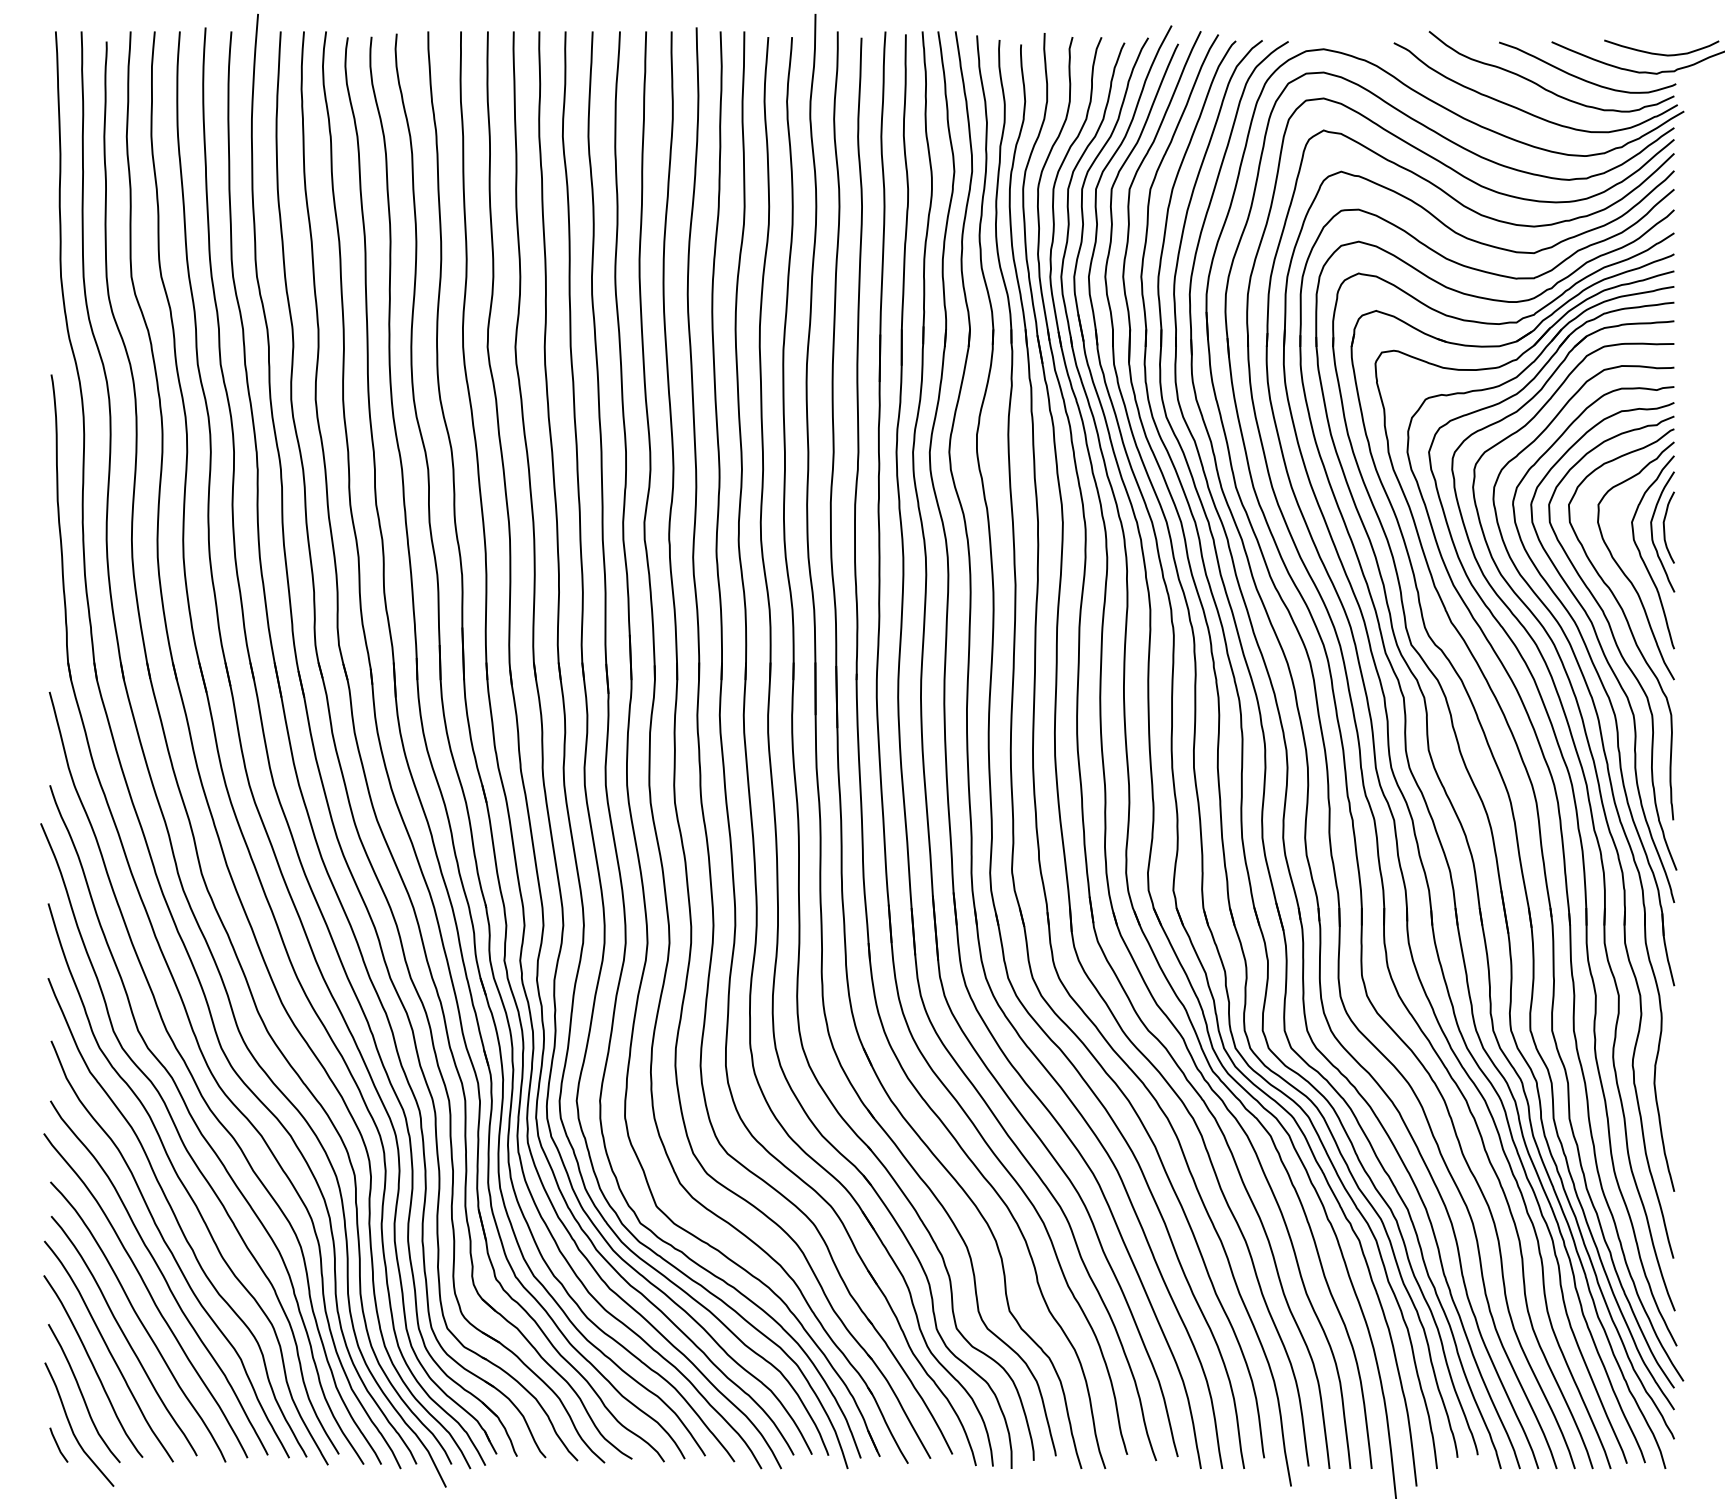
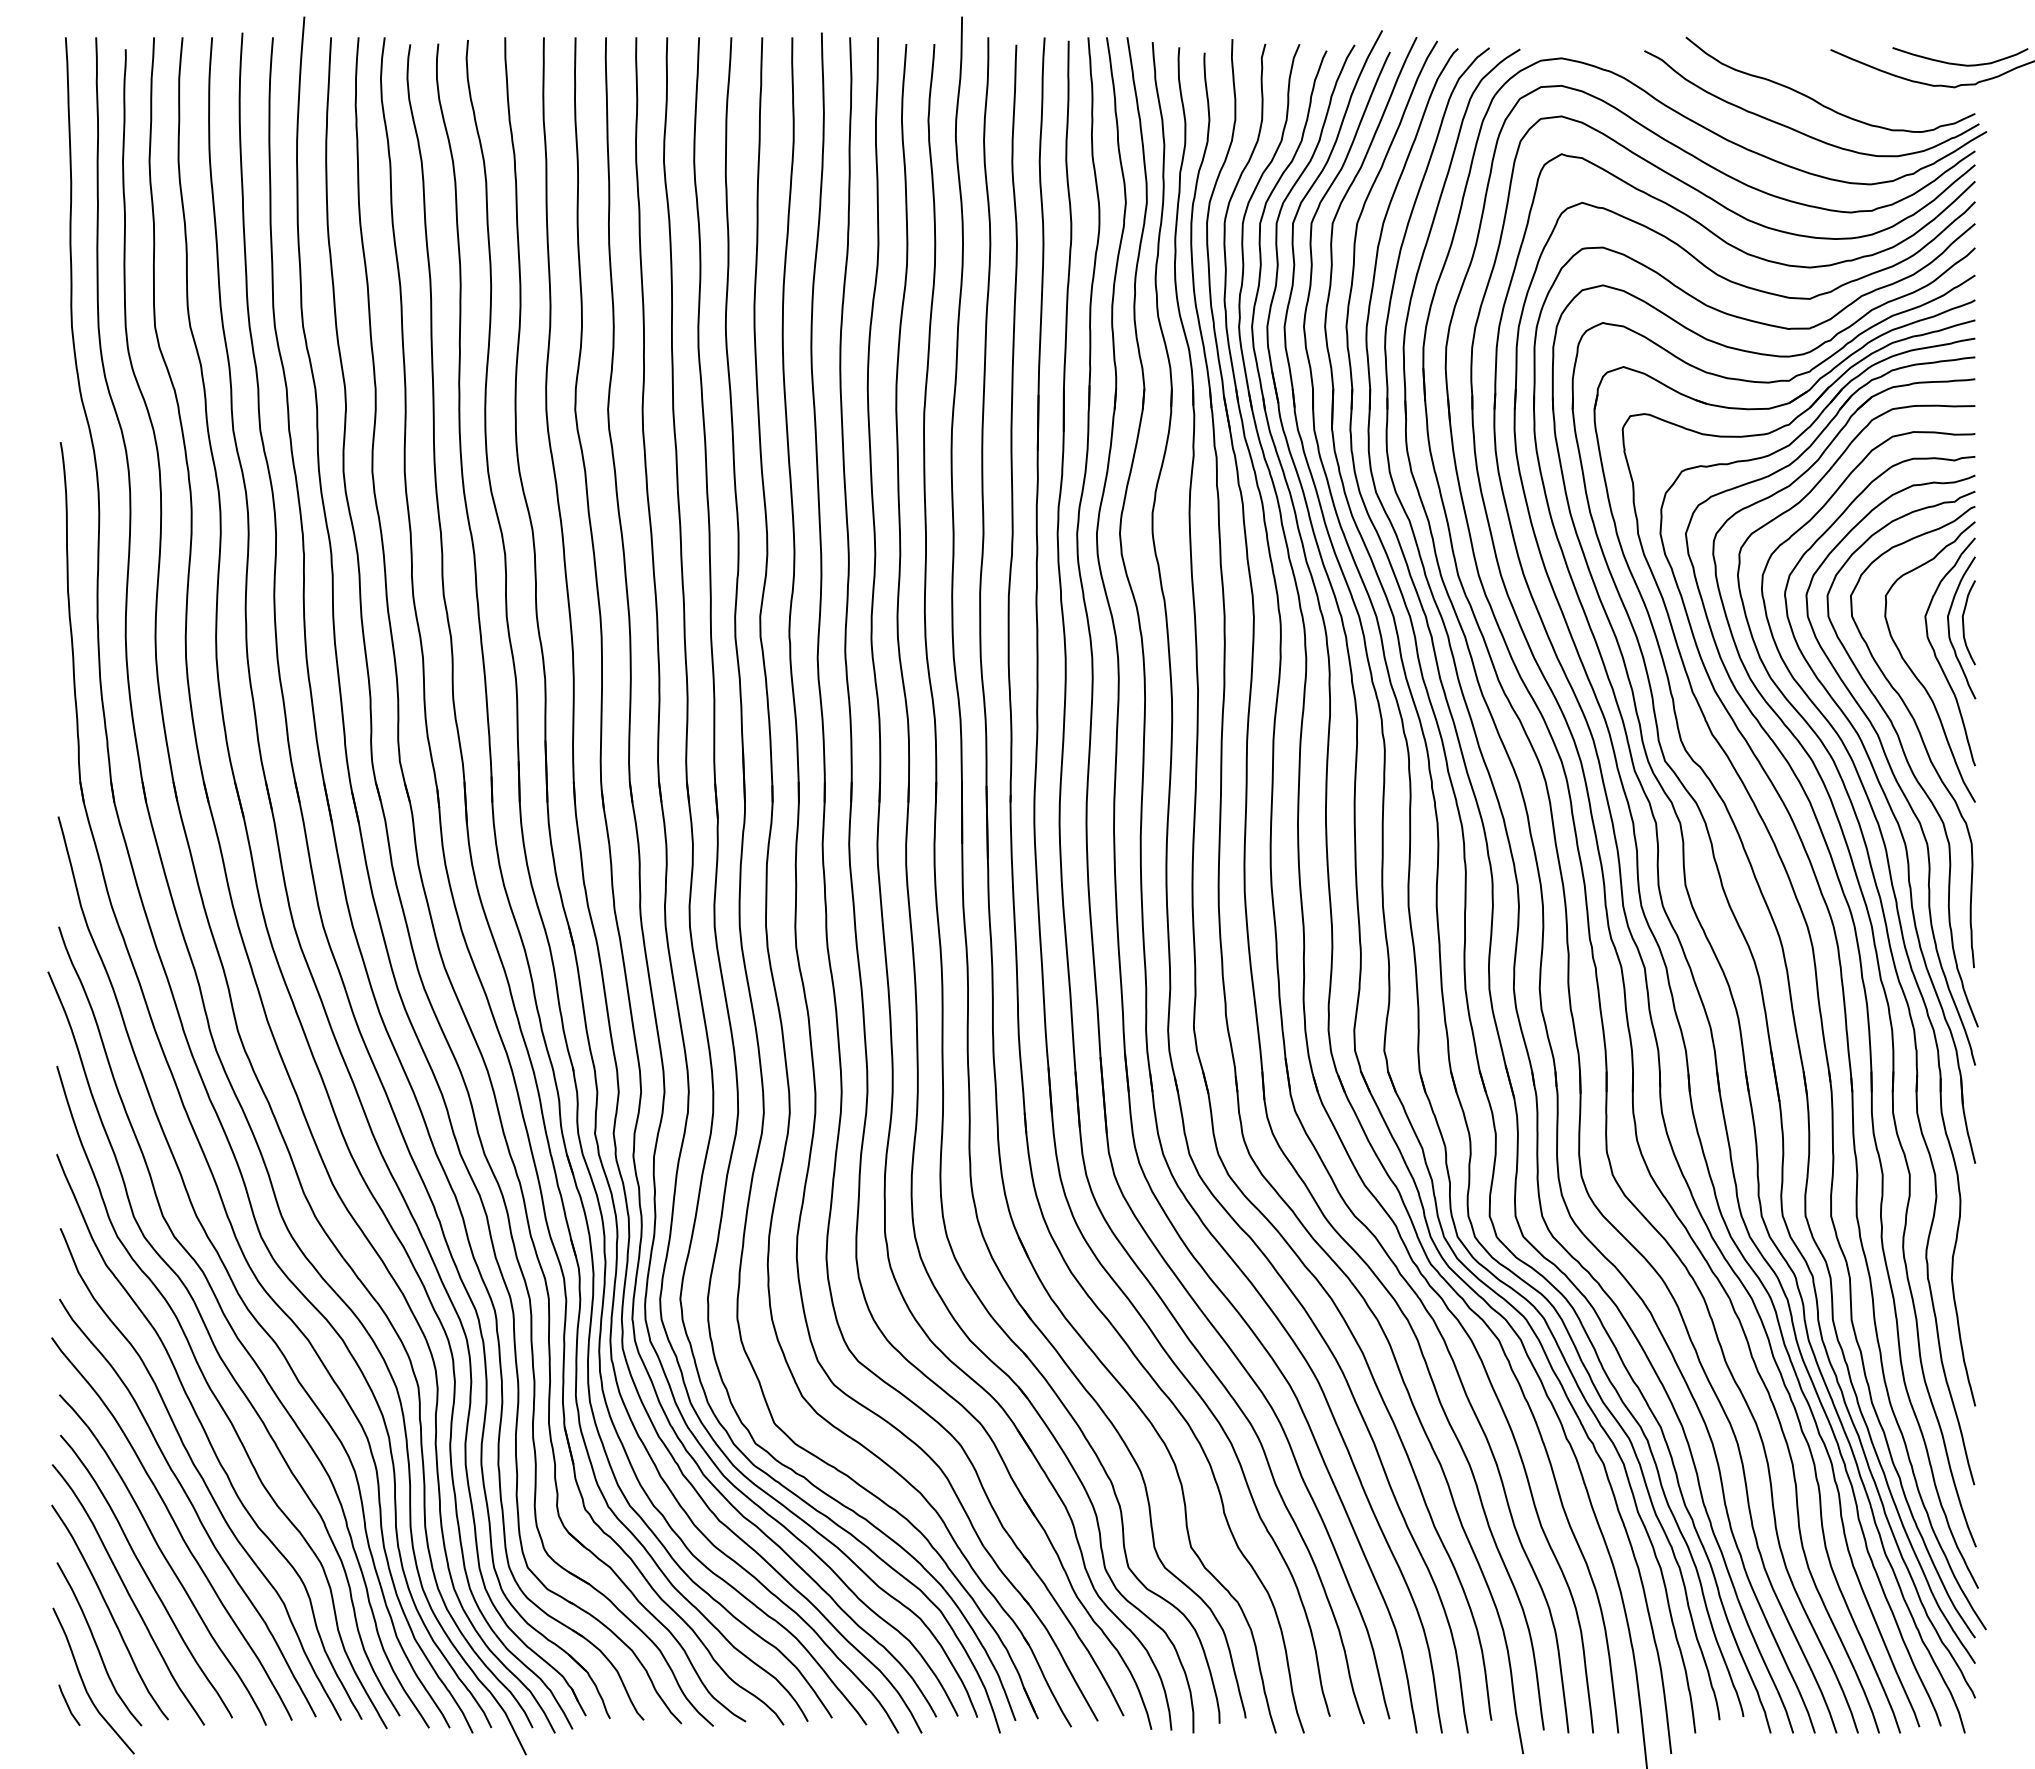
curve: (1583, 79) -> (1868, 93), removed

